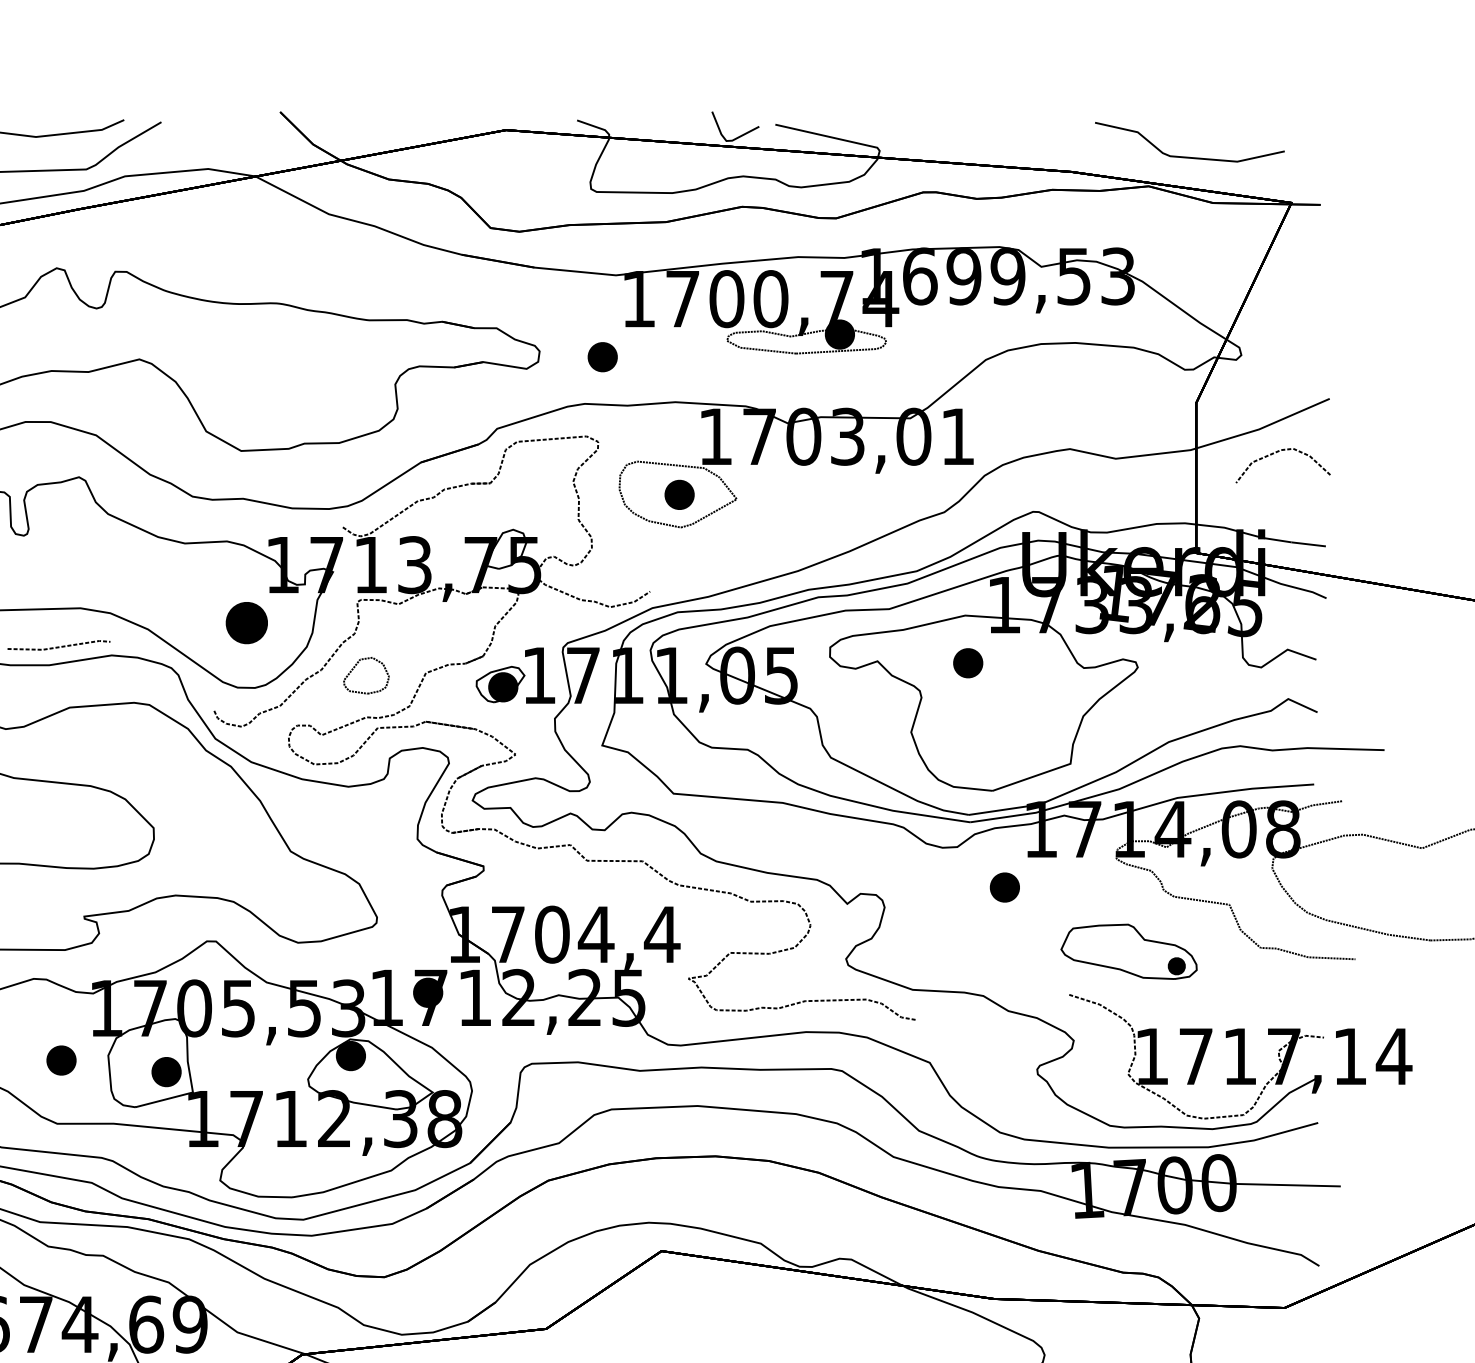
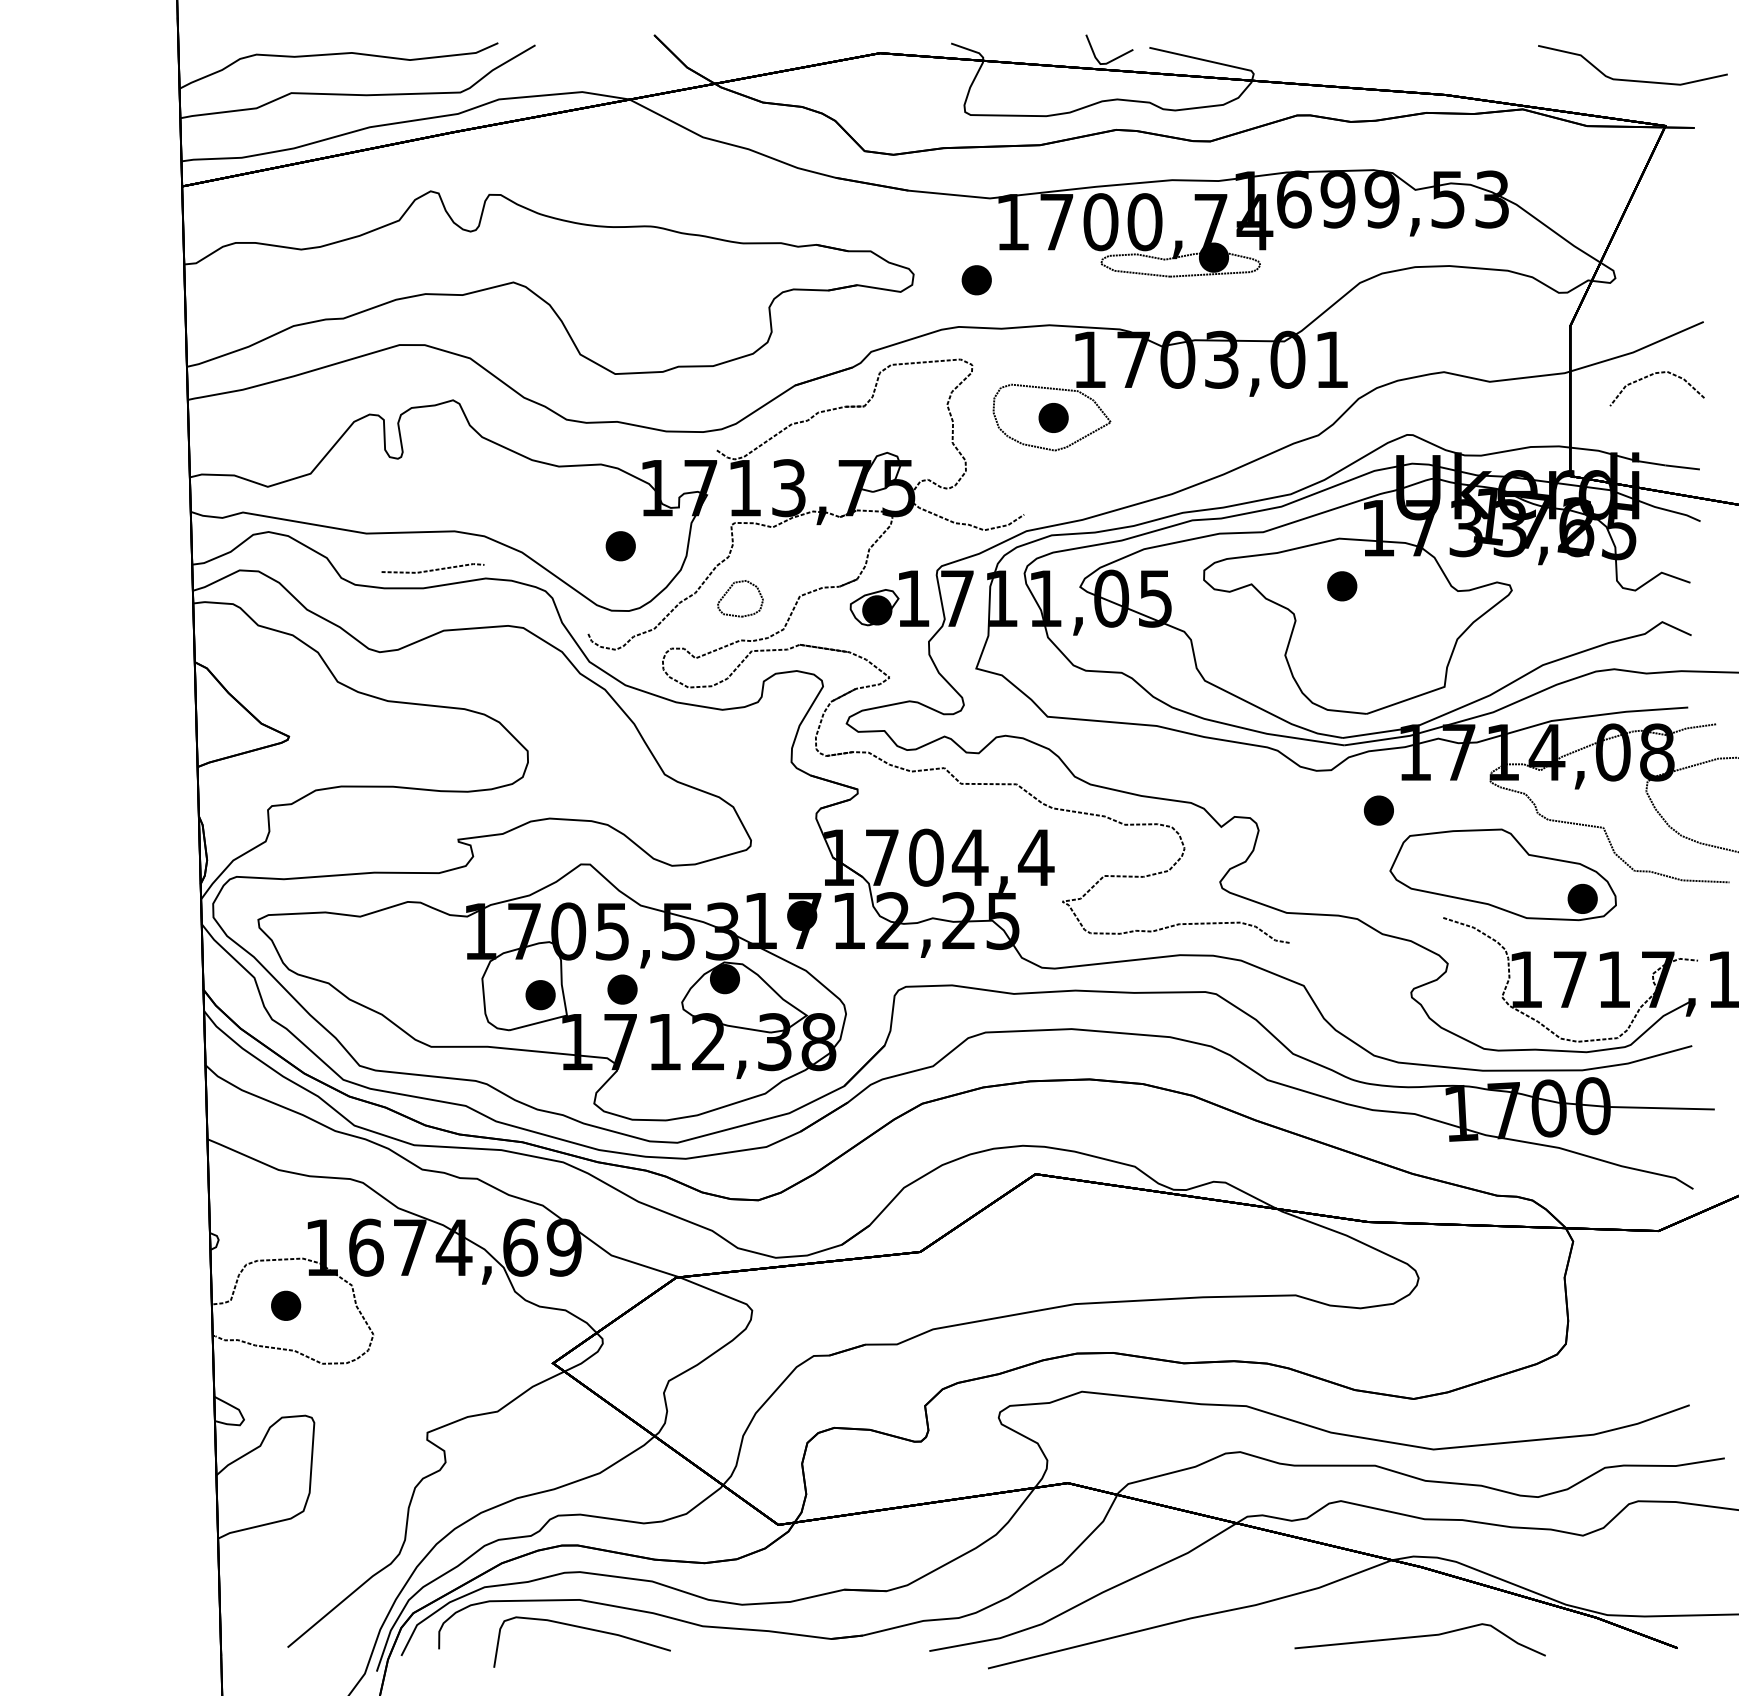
curve: (1188, 156) -> (1631, 79), moved
part: (246, 623) -> (620, 546), size x0.71
part: (1128, 951) -> (1502, 874), size x1.67
part: (61, 1060) -> (622, 989), moved

